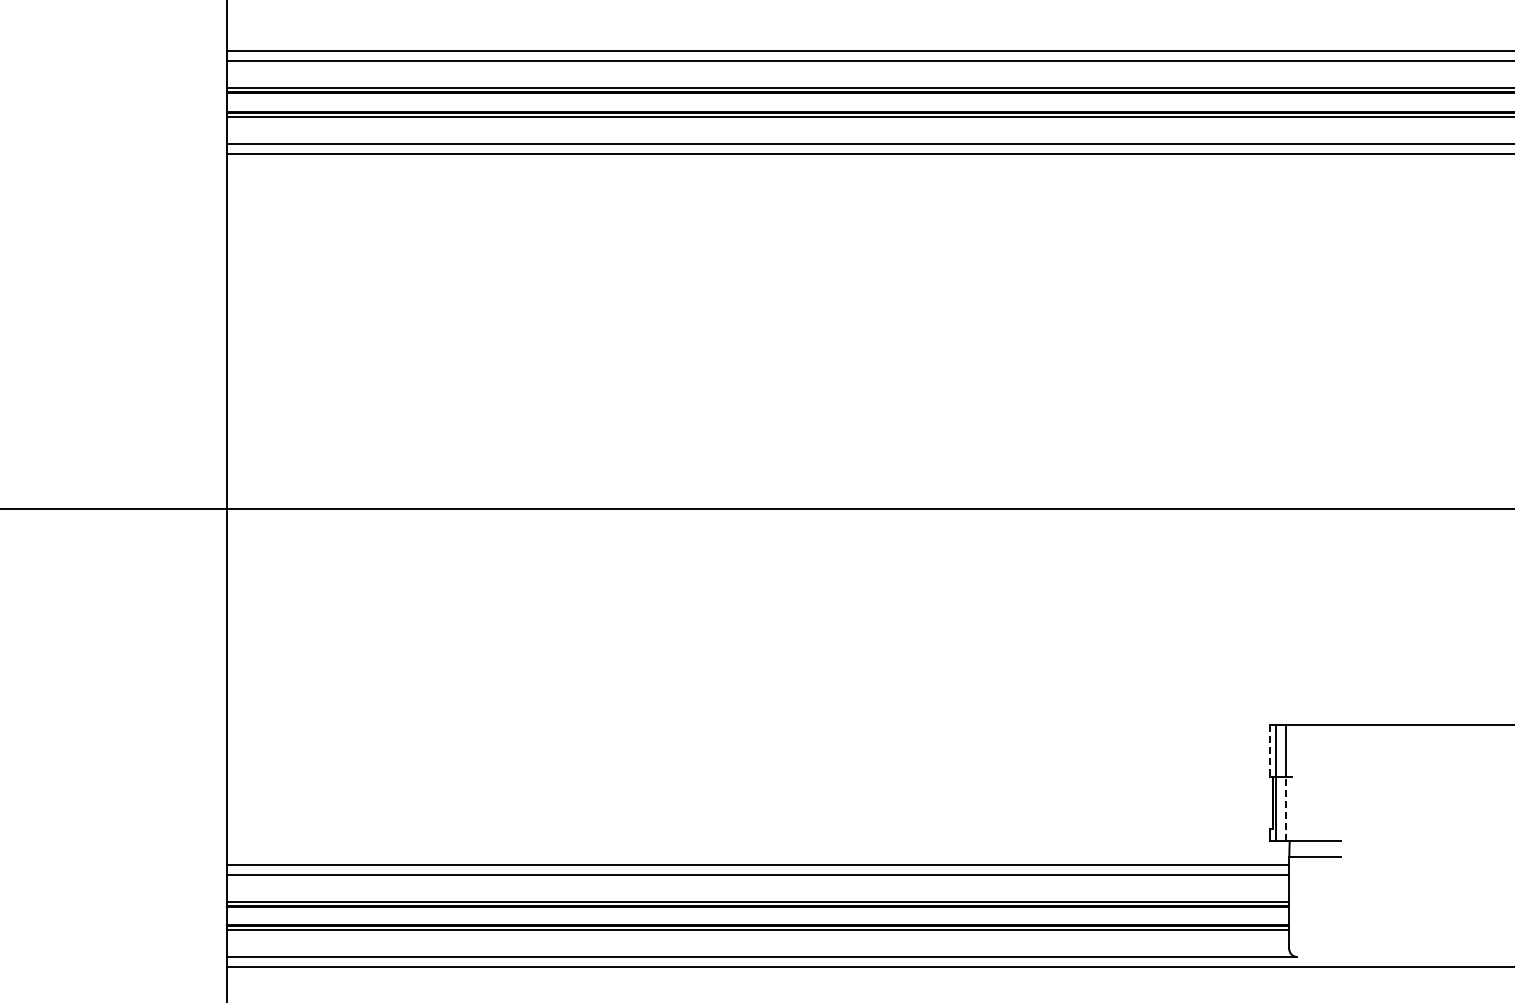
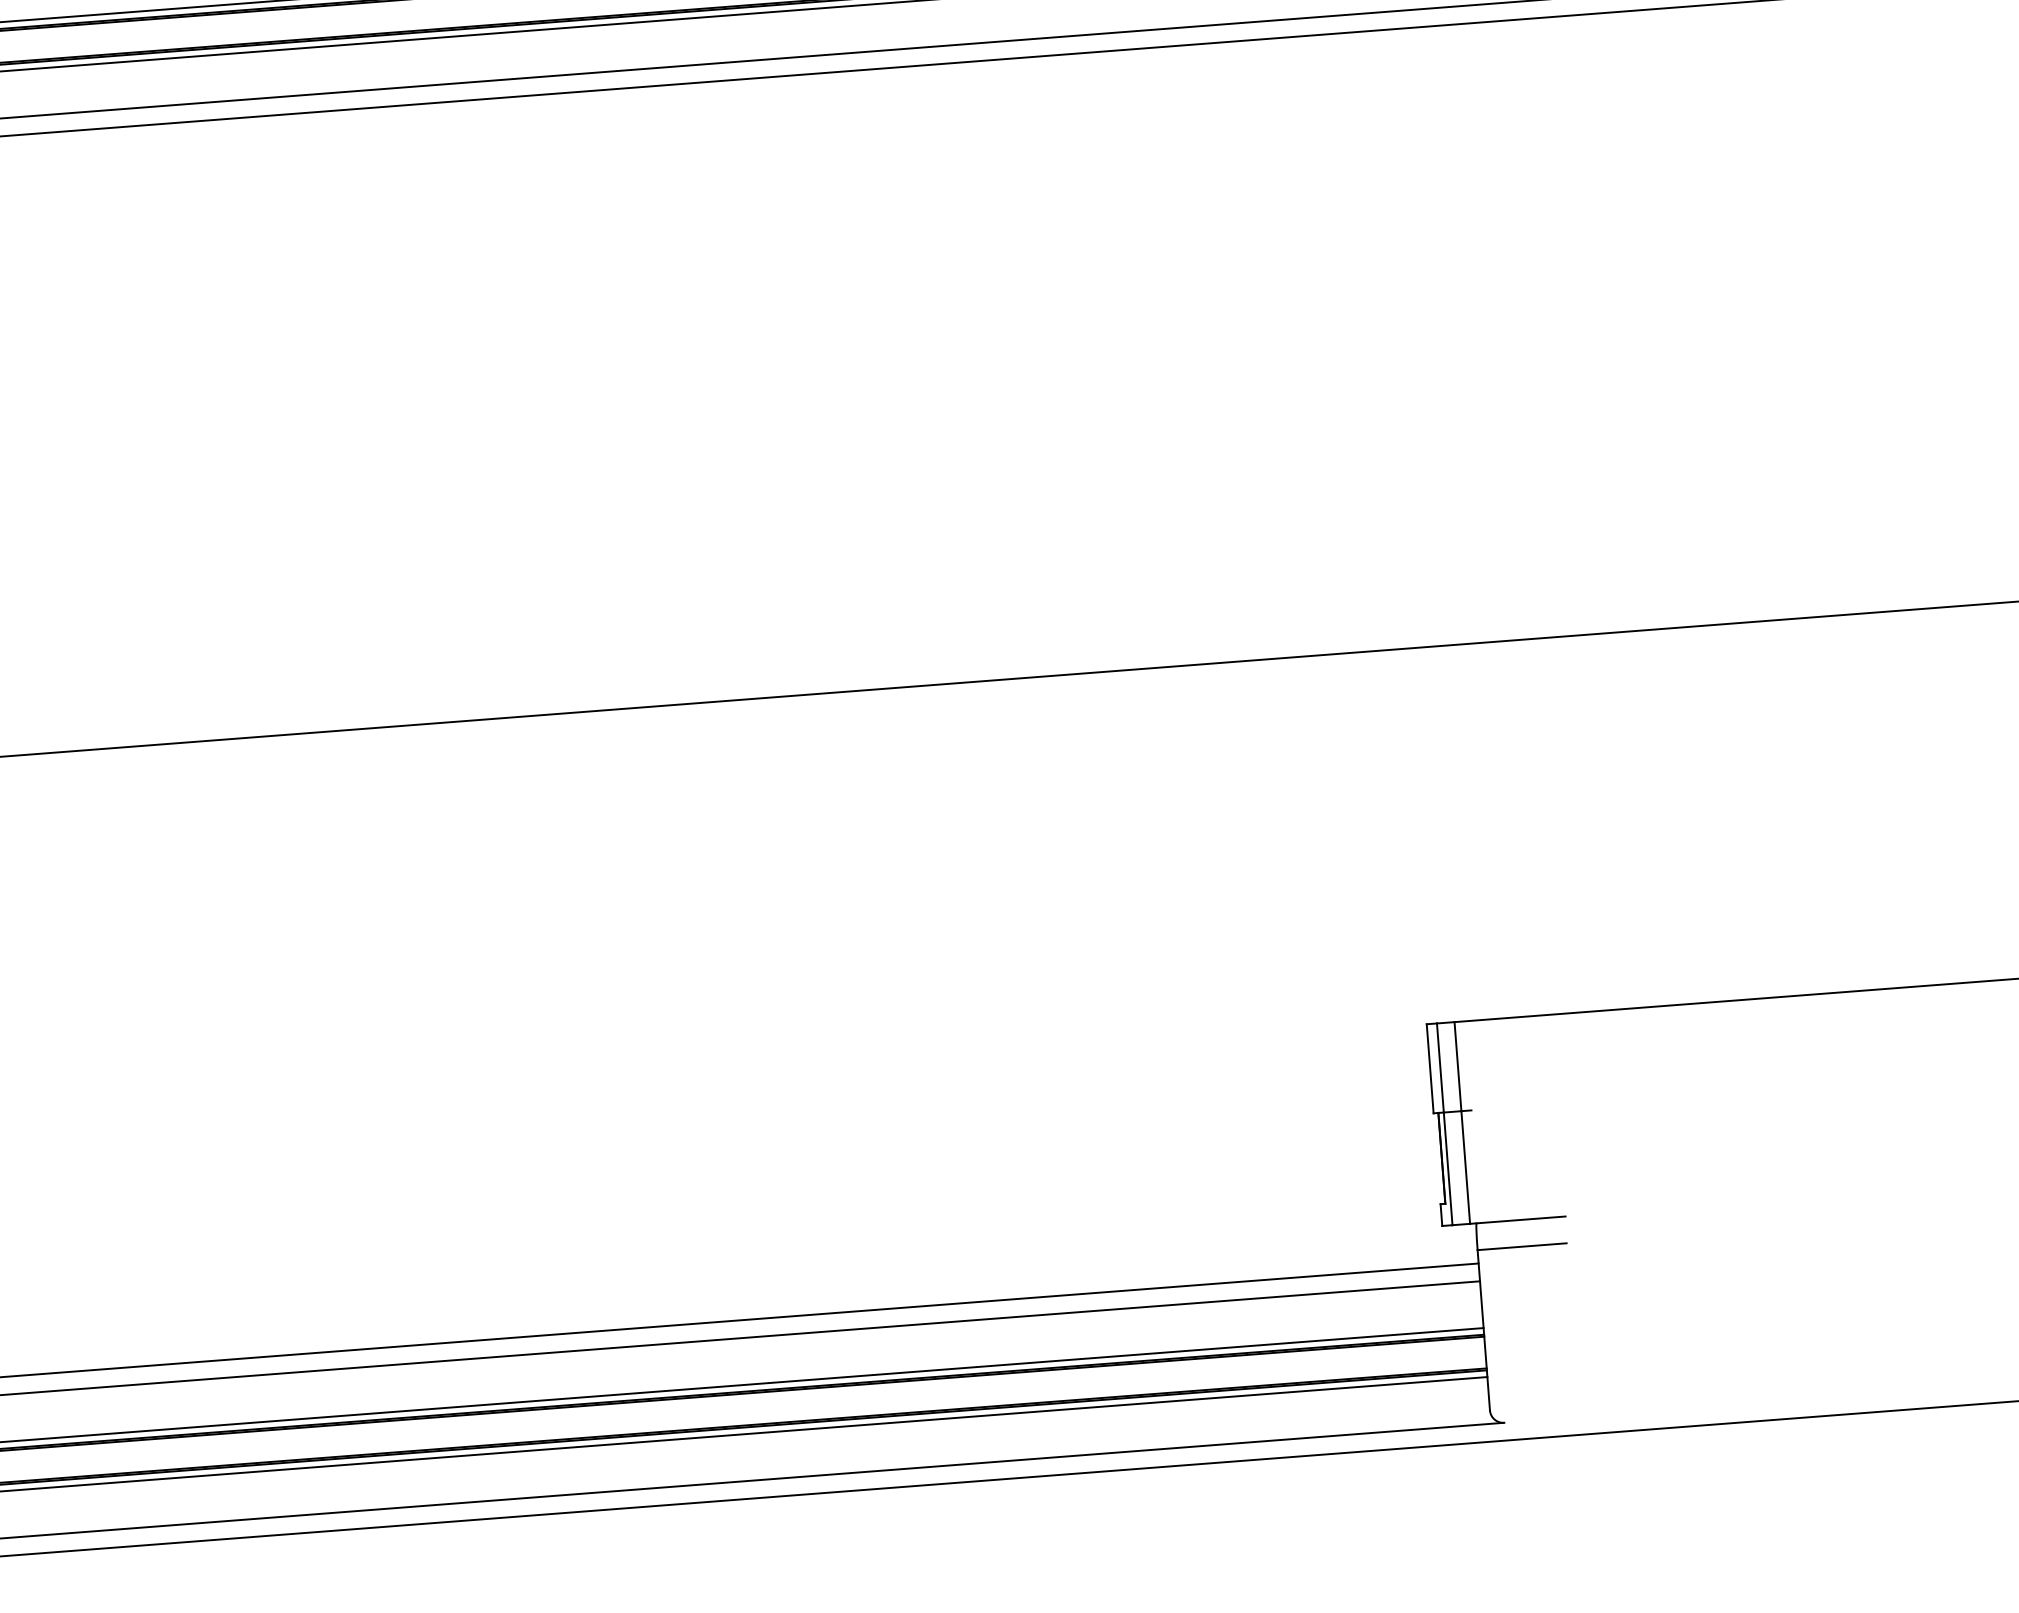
line: (1270, 750) -> (1430, 1068), dashed -> solid
line: (1286, 808) -> (1466, 1166), dashed -> solid

